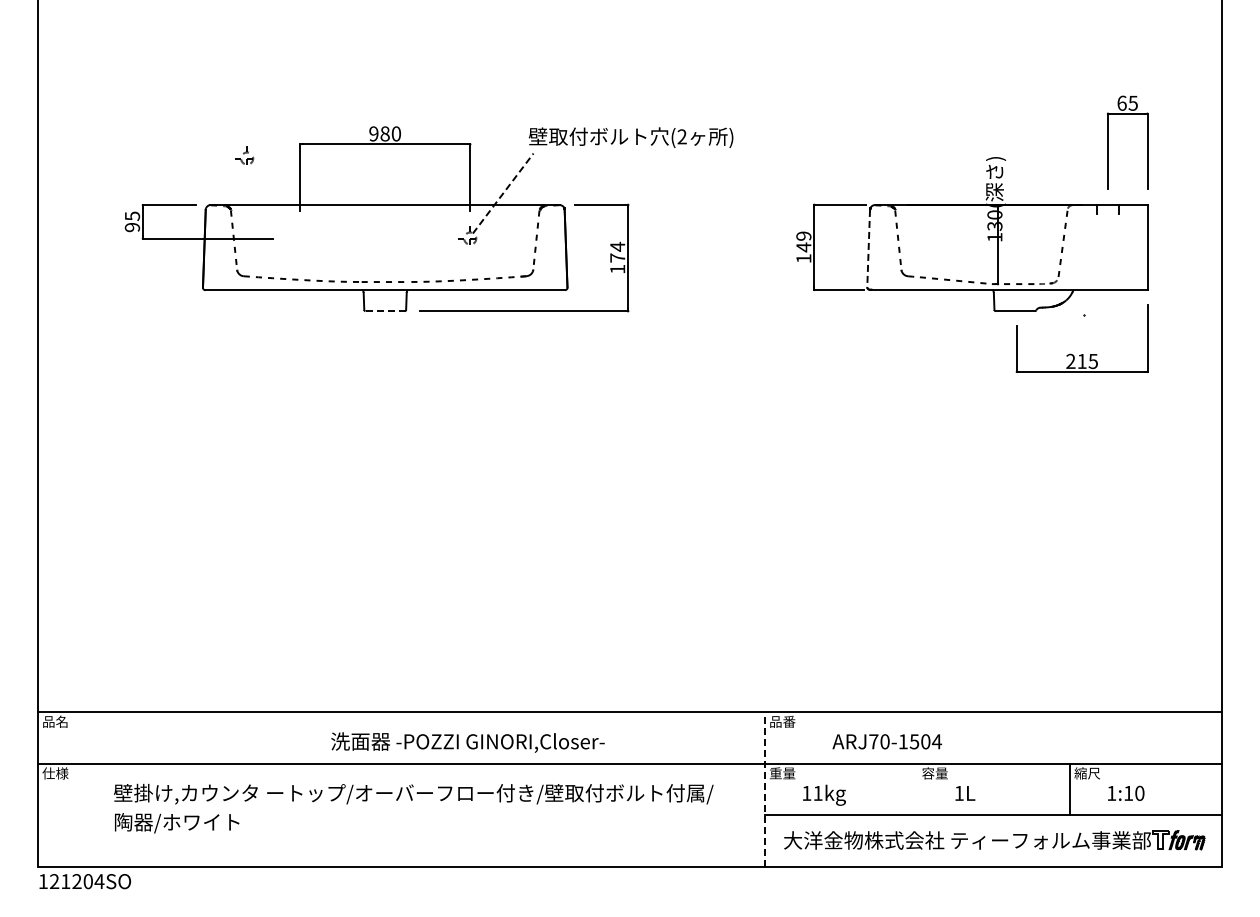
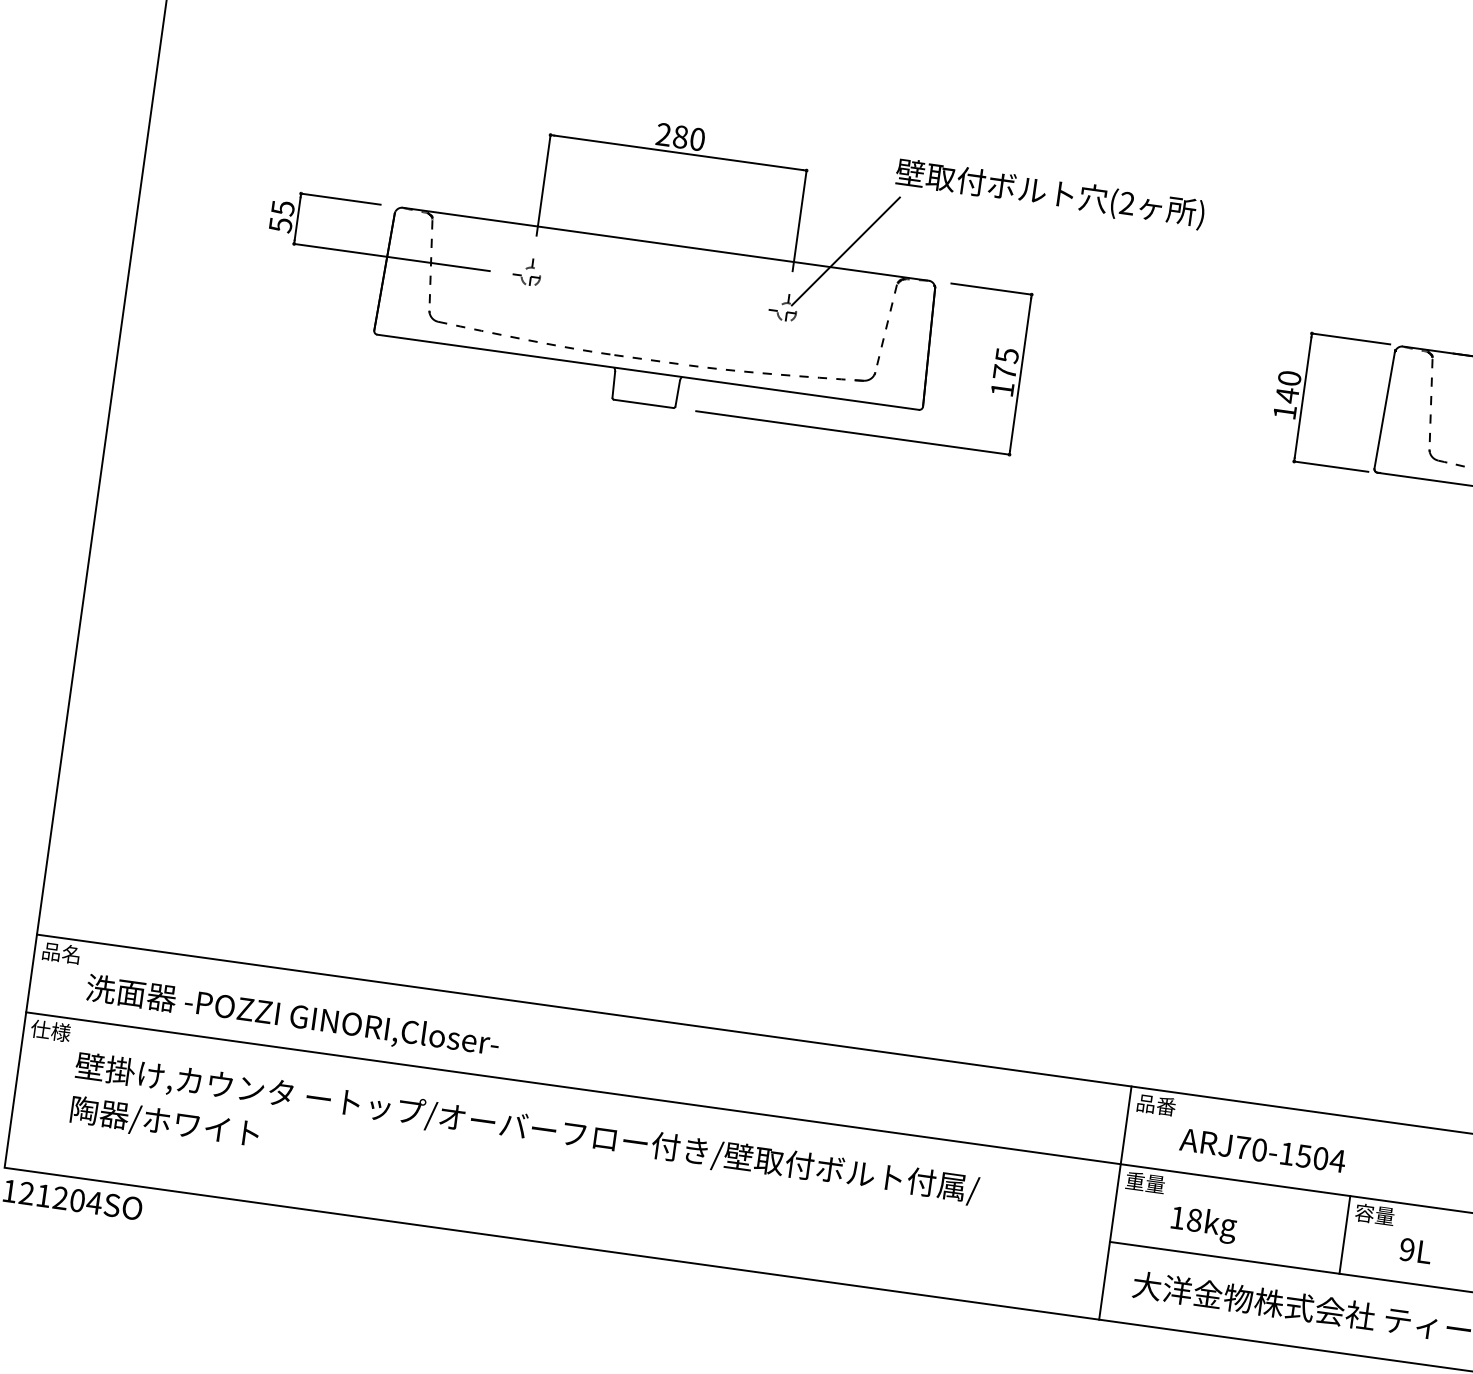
text: (373, 133) -> (663, 133), 980 -> 280
part: (244, 155) -> (527, 271), moved
line: (503, 193) -> (846, 251), dashed -> solid
text: (131, 227) -> (279, 224), 95 -> 55
text: (803, 235) -> (1289, 377), 149 -> 140
text: (617, 246) -> (1006, 355), 174 -> 175
line: (868, 248) -> (1384, 410), dashed -> solid
line: (385, 311) -> (644, 404), dashed -> solid
text: (886, 741) -> (1261, 1149), moved
text: (467, 742) -> (292, 1016), moved
line: (764, 788) -> (1115, 1201), dashed -> solid
line: (917, 789) -> (1345, 1235), added
text: (817, 793) -> (1193, 1220), 11kg -> 18kg
text: (958, 793) -> (1406, 1249), 1L -> 9L
text: (413, 808) -> (523, 1150), moved

